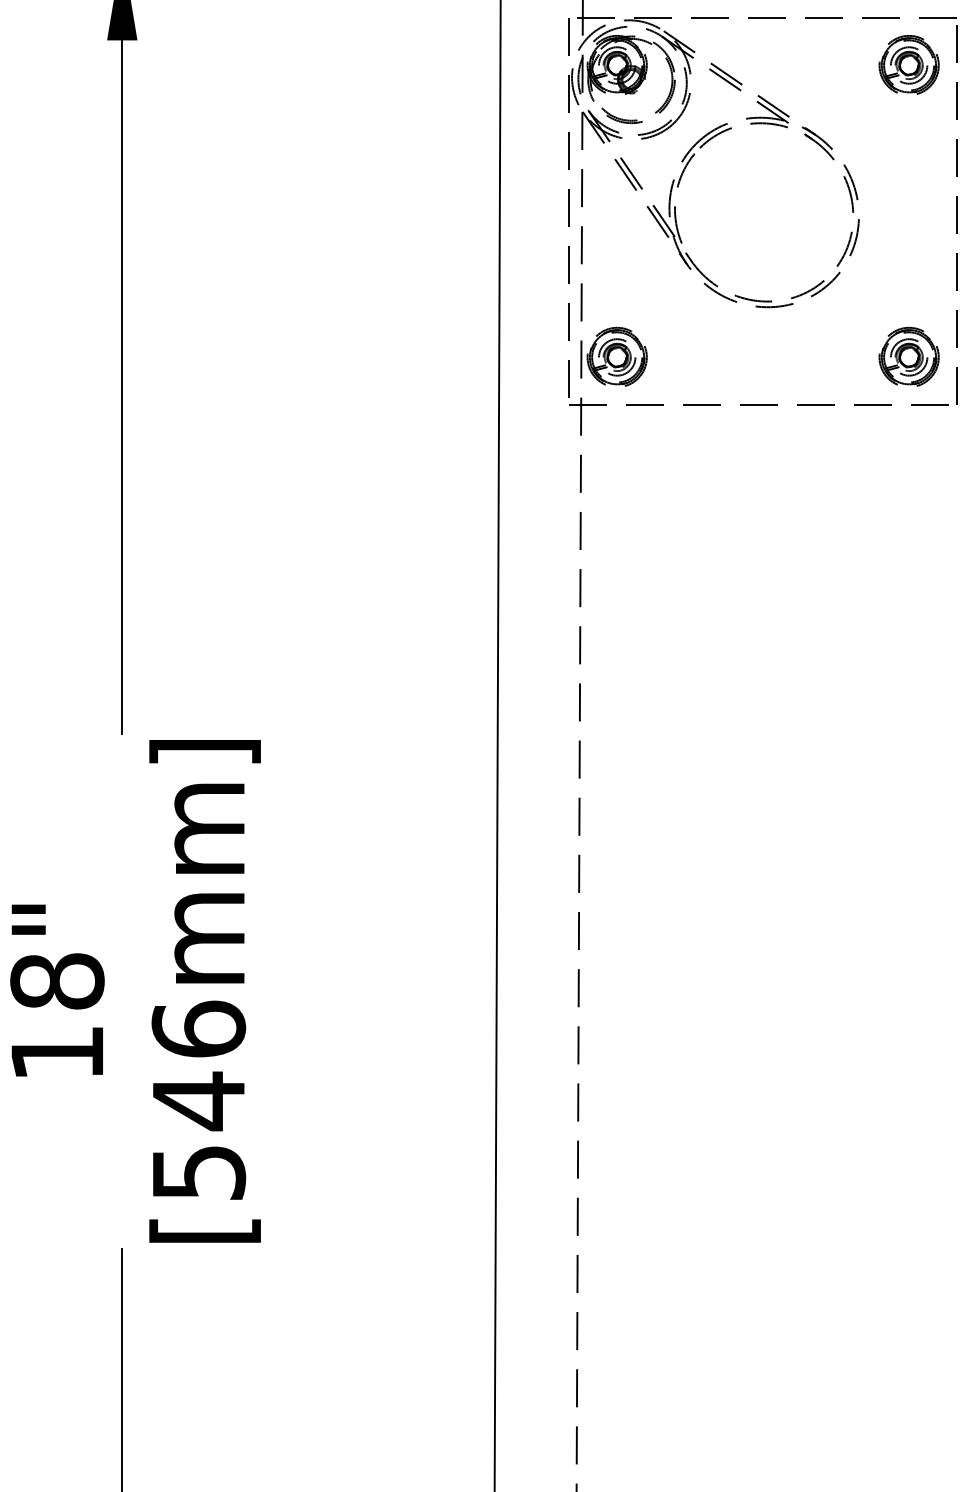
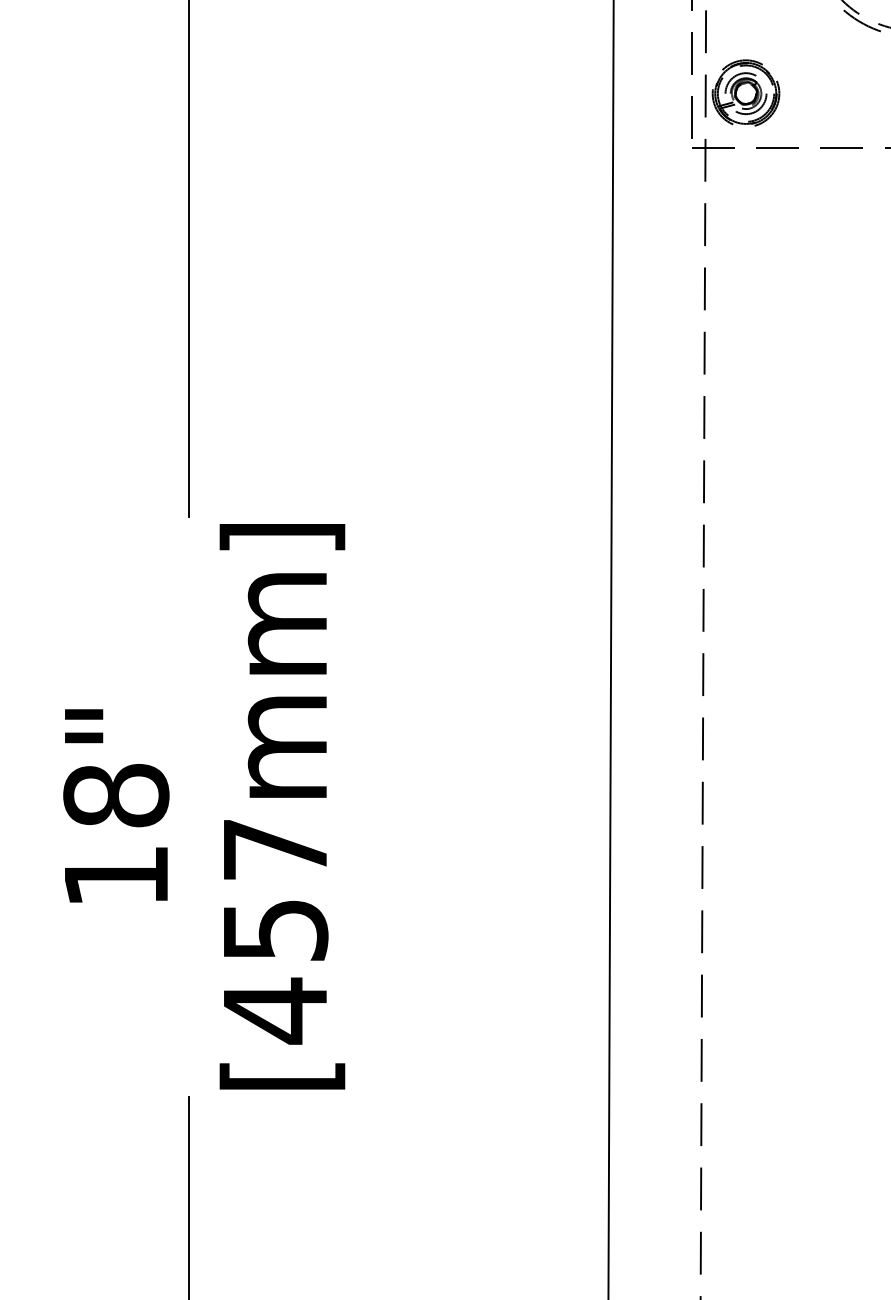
text: (198, 1101) -> (275, 930), [546mm] -> [457mm]

